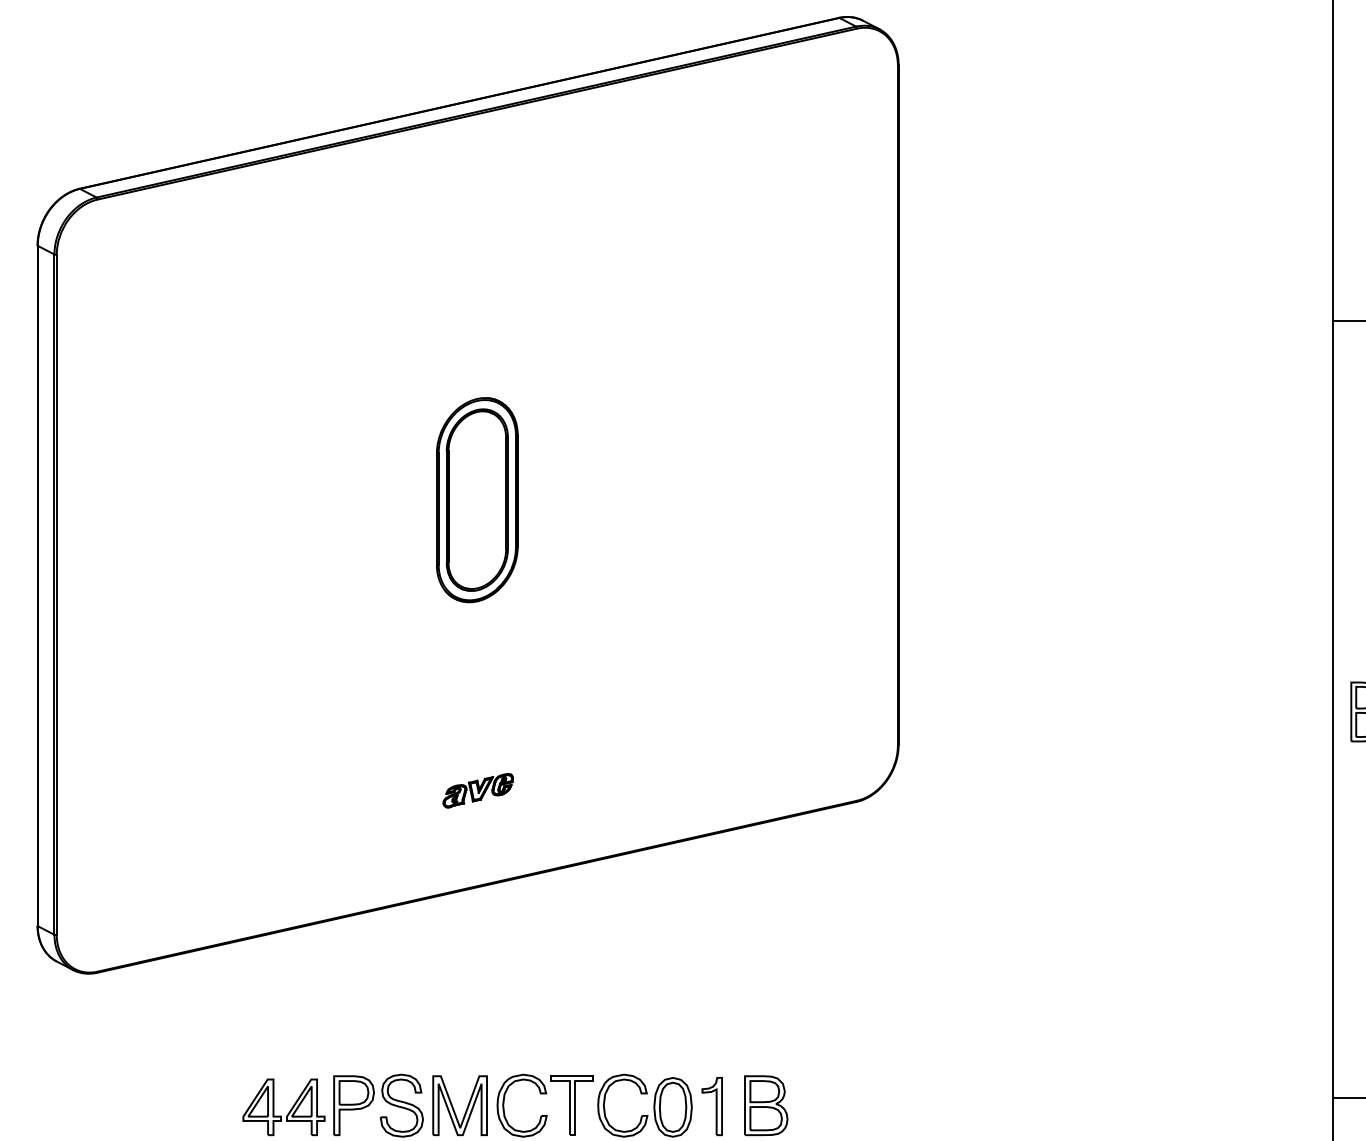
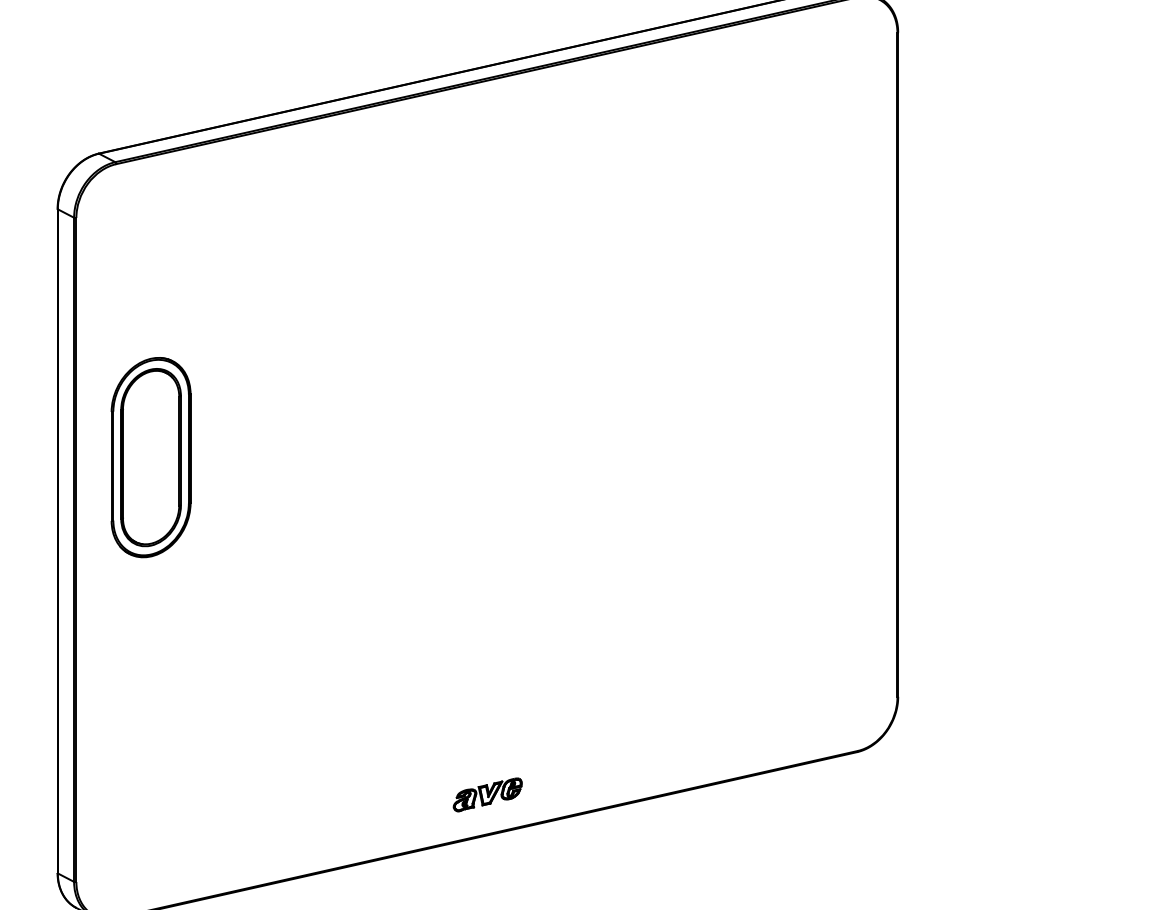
part: (477, 500) -> (151, 457), moved
part: (477, 790) -> (487, 794), moved

